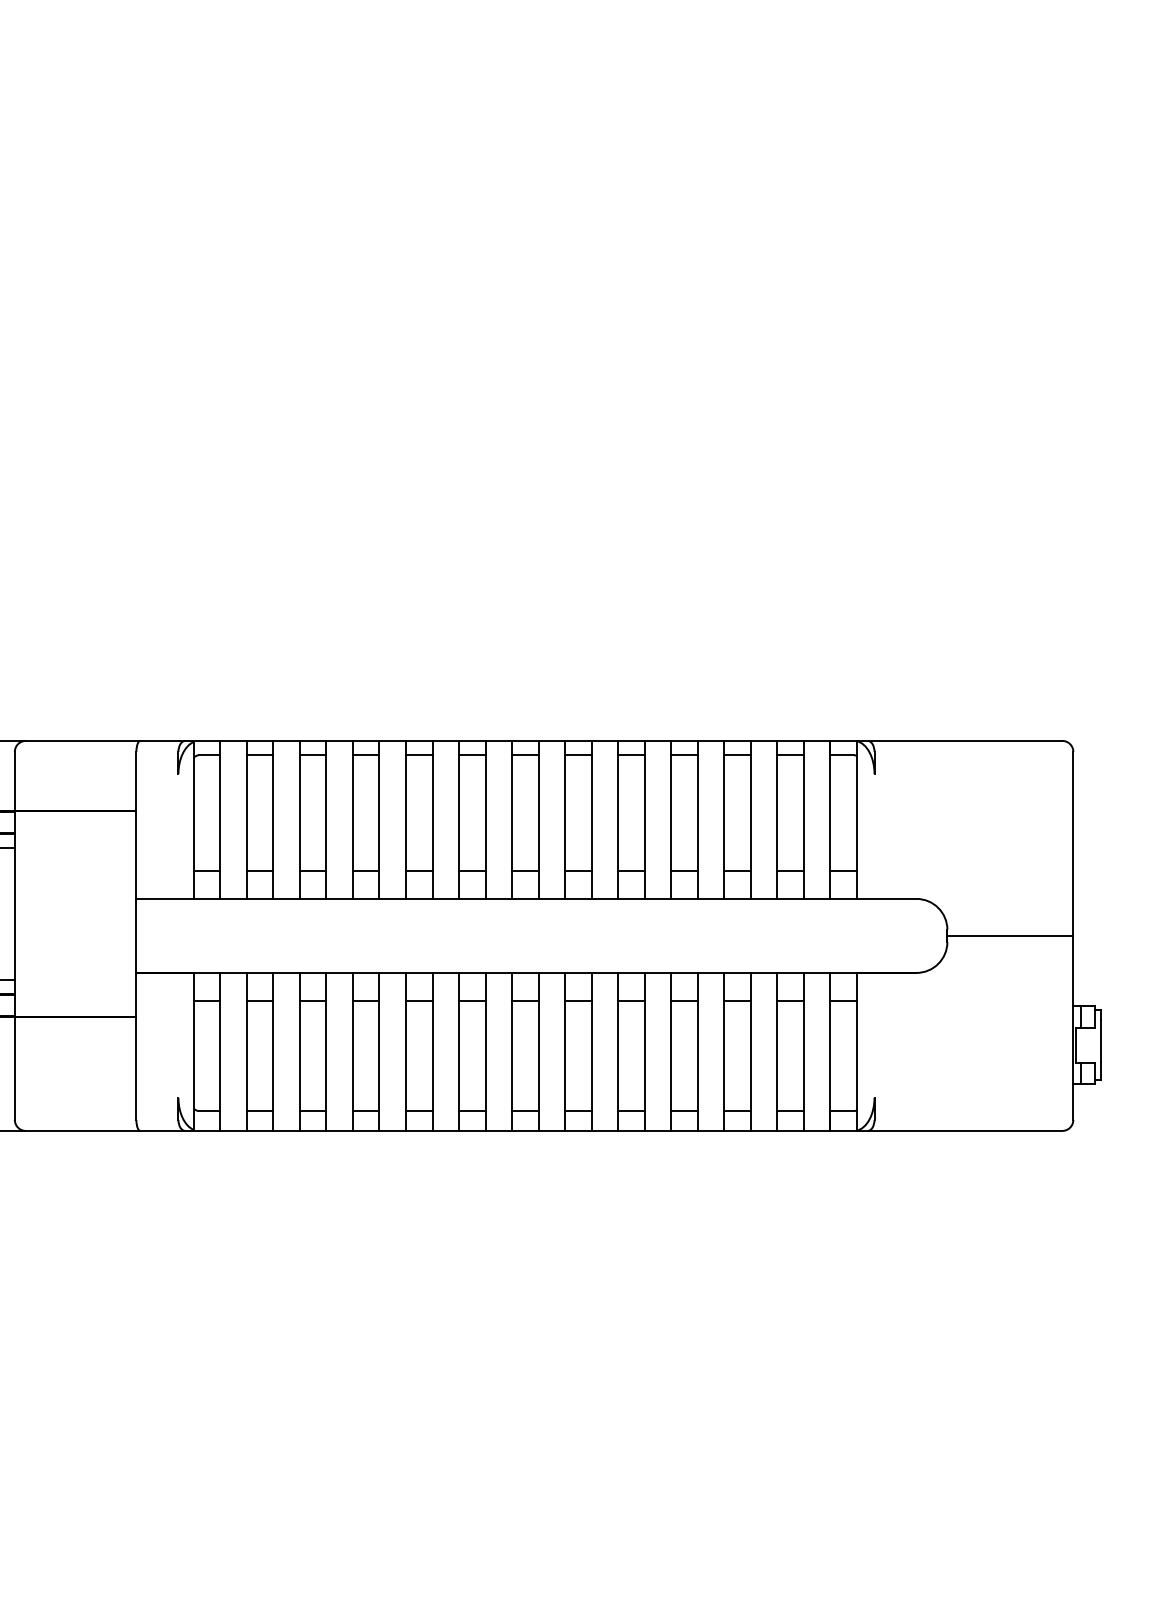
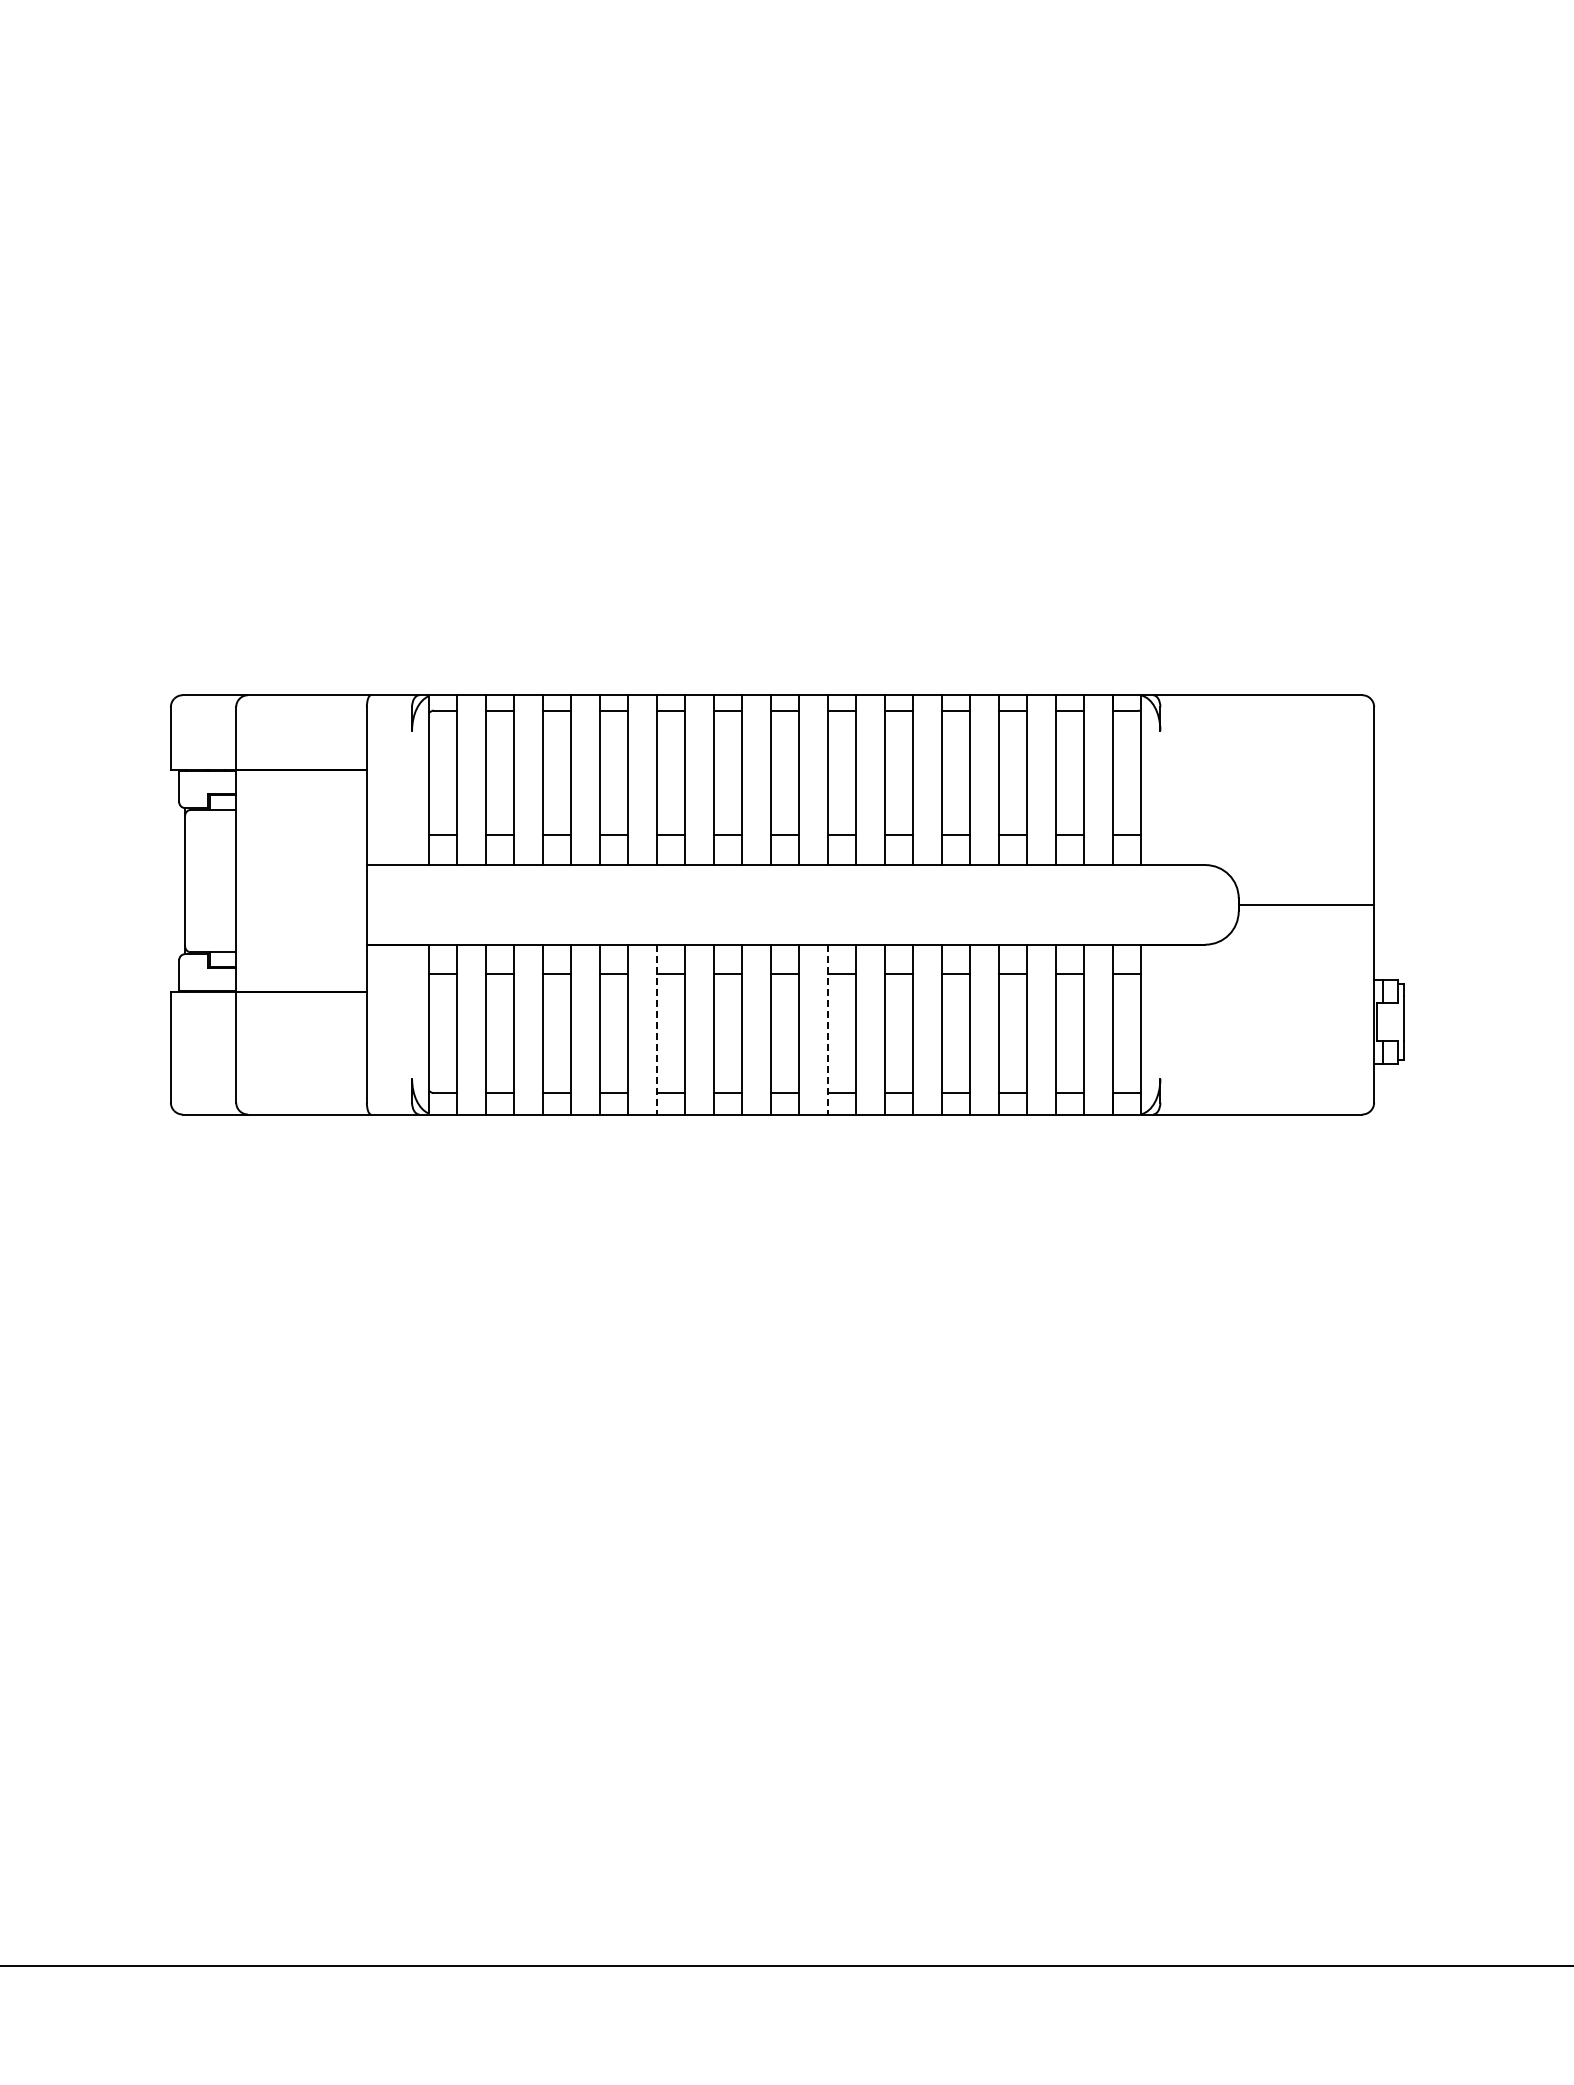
line: (405, 1051) -> (656, 1029), solid -> dashed
line: (564, 1051) -> (827, 1029), solid -> dashed

